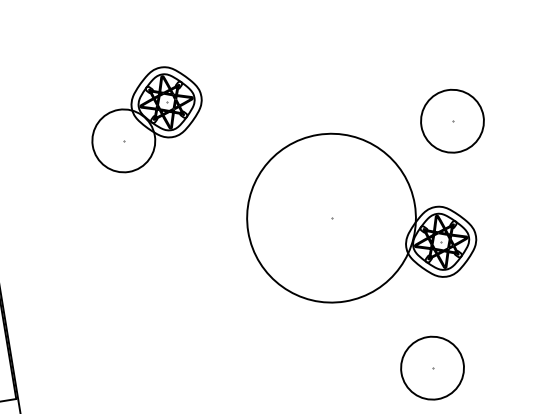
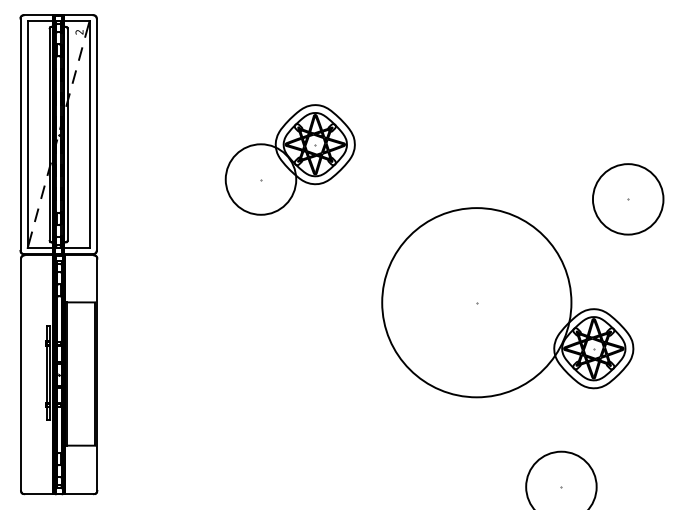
part: (452, 121) -> (628, 199), moved

